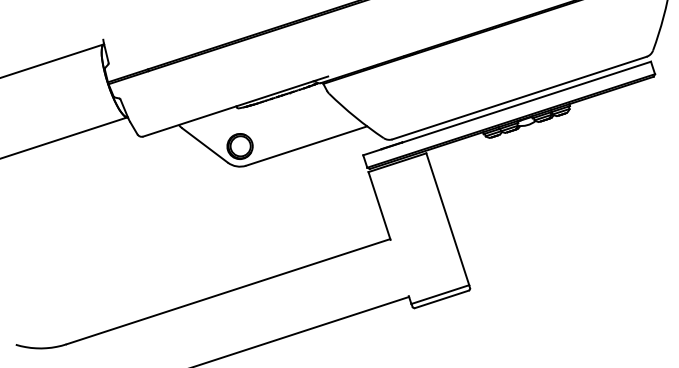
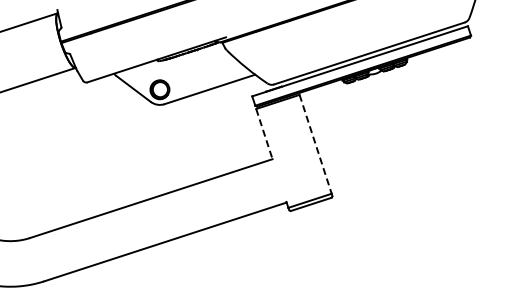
line: (379, 206) -> (264, 134), solid -> dashed
line: (447, 219) -> (315, 144), solid -> dashed

